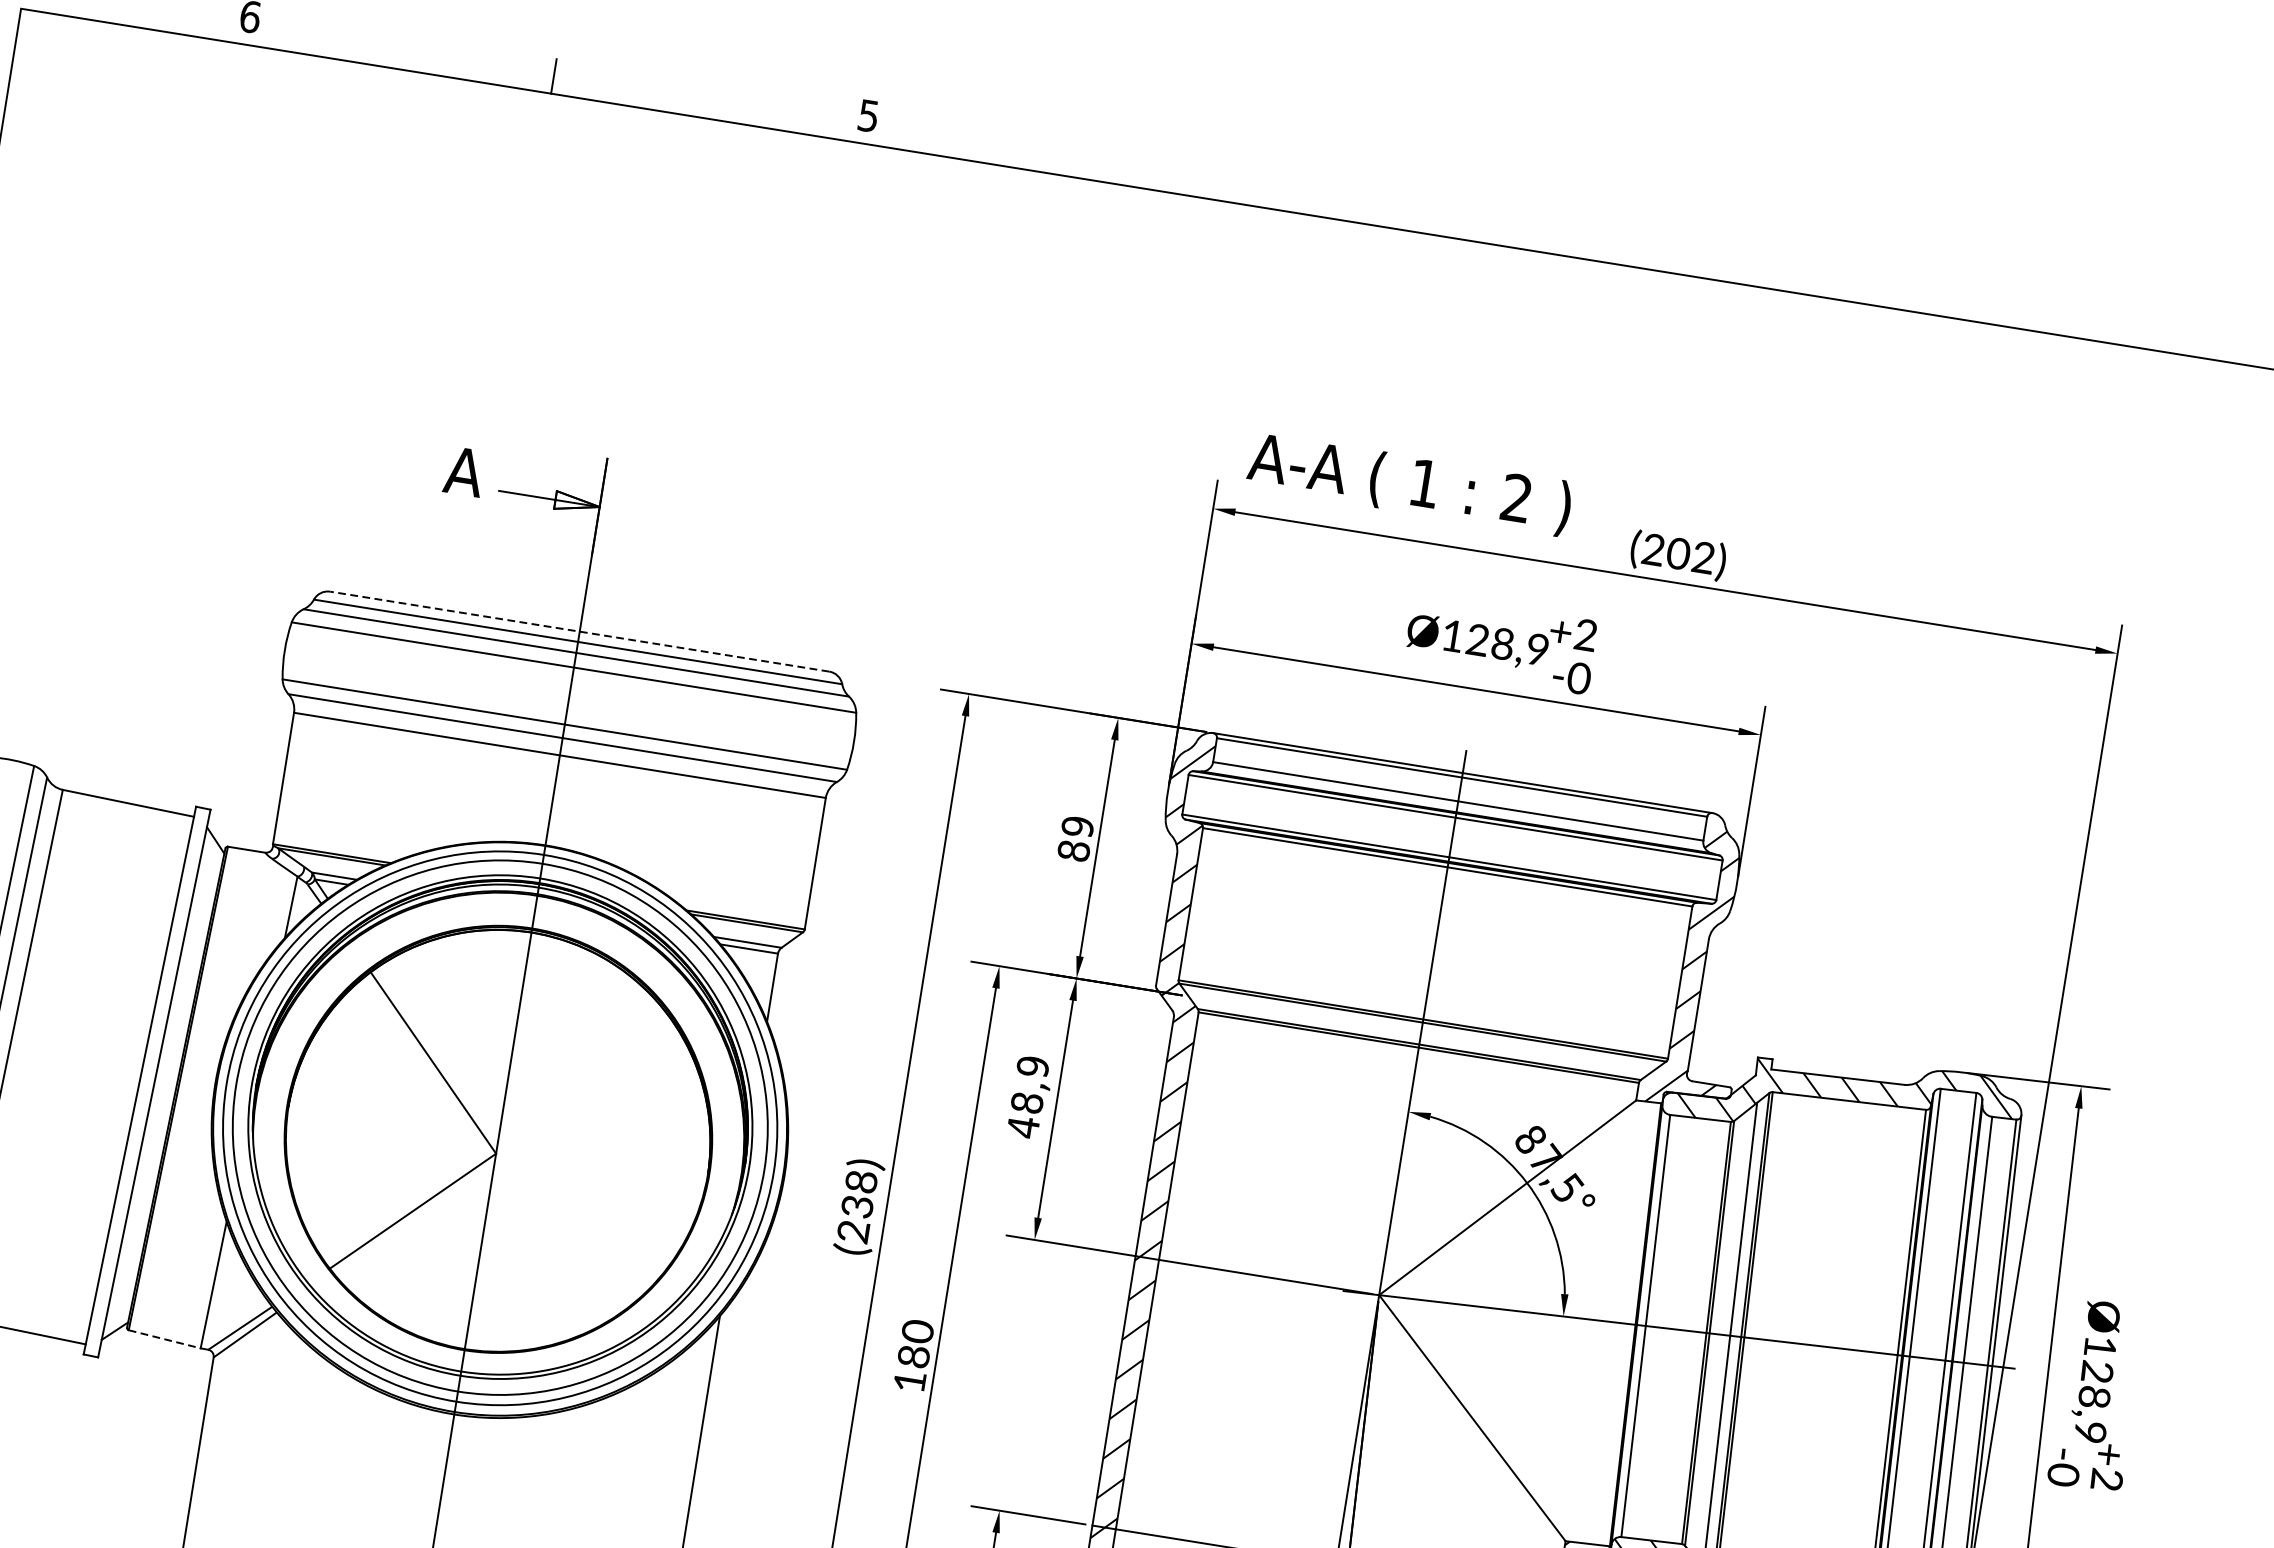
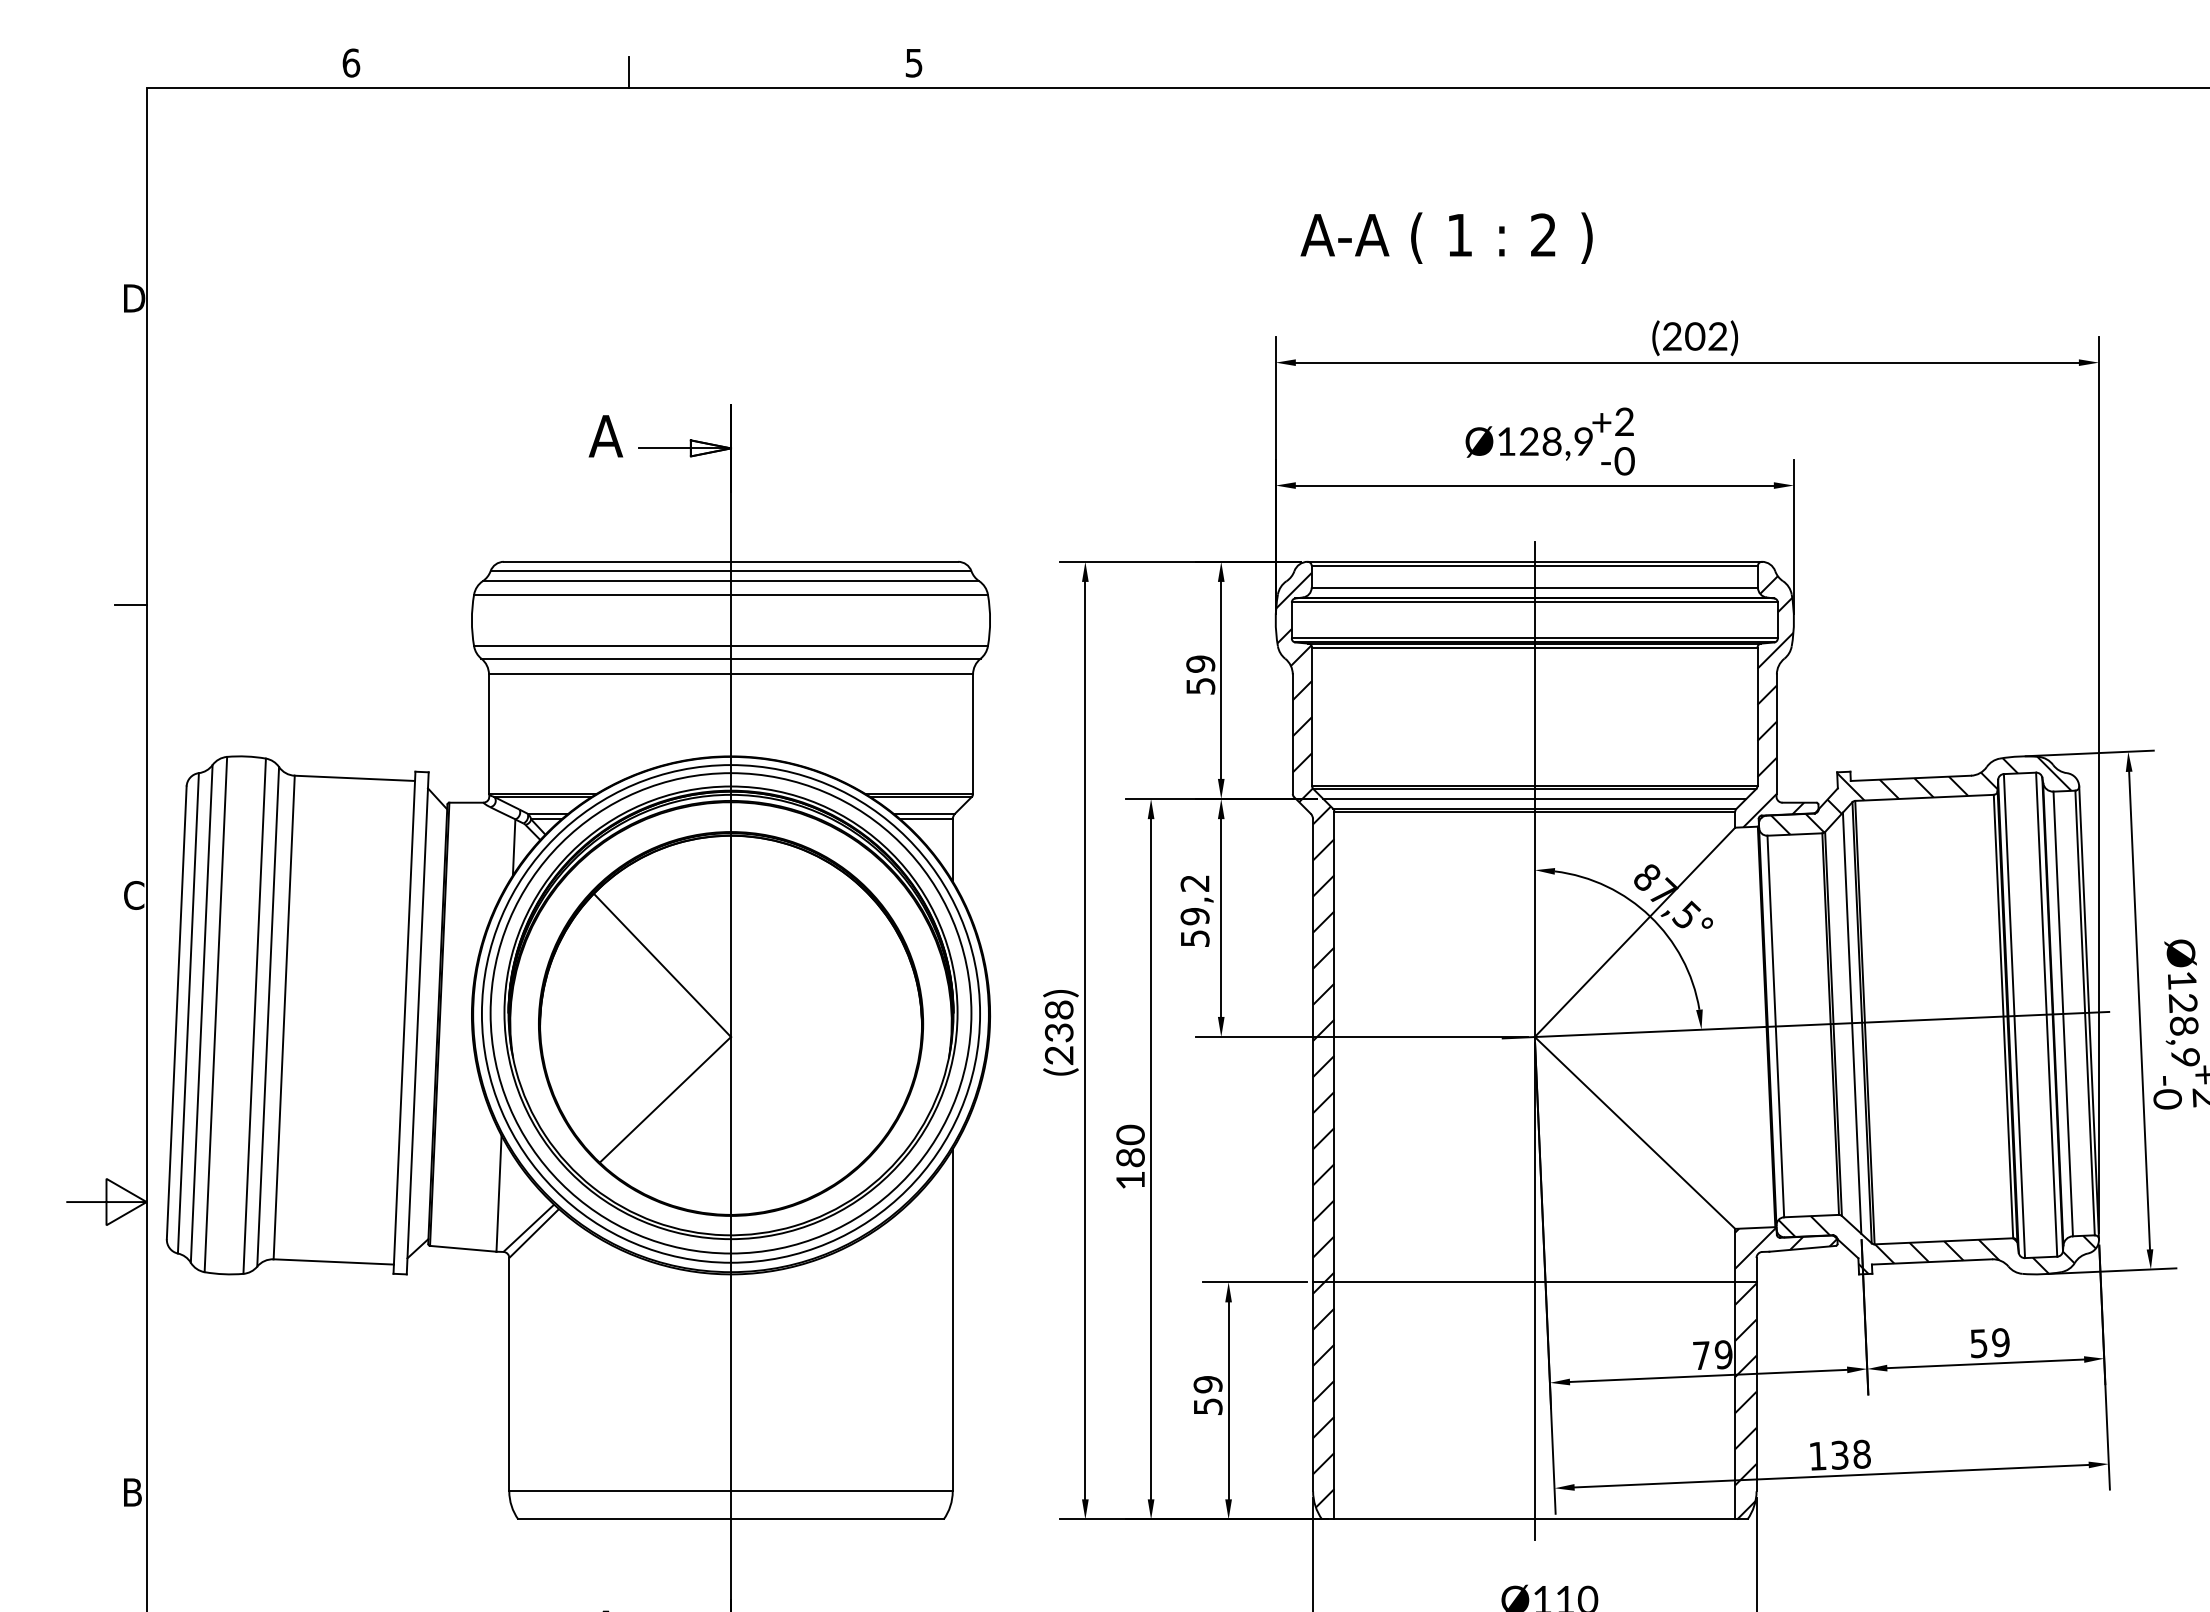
text: (1409, 483) -> (1446, 237), moved
line: (579, 631) -> (730, 561), dashed -> solid
text: (1073, 850) -> (1200, 685), 89 -> 59
line: (1420, 1034) -> (1534, 799), added
text: (1027, 1096) -> (1194, 910), 48,9 -> 59,2
line: (165, 1338) -> (463, 1248), dashed -> solid

